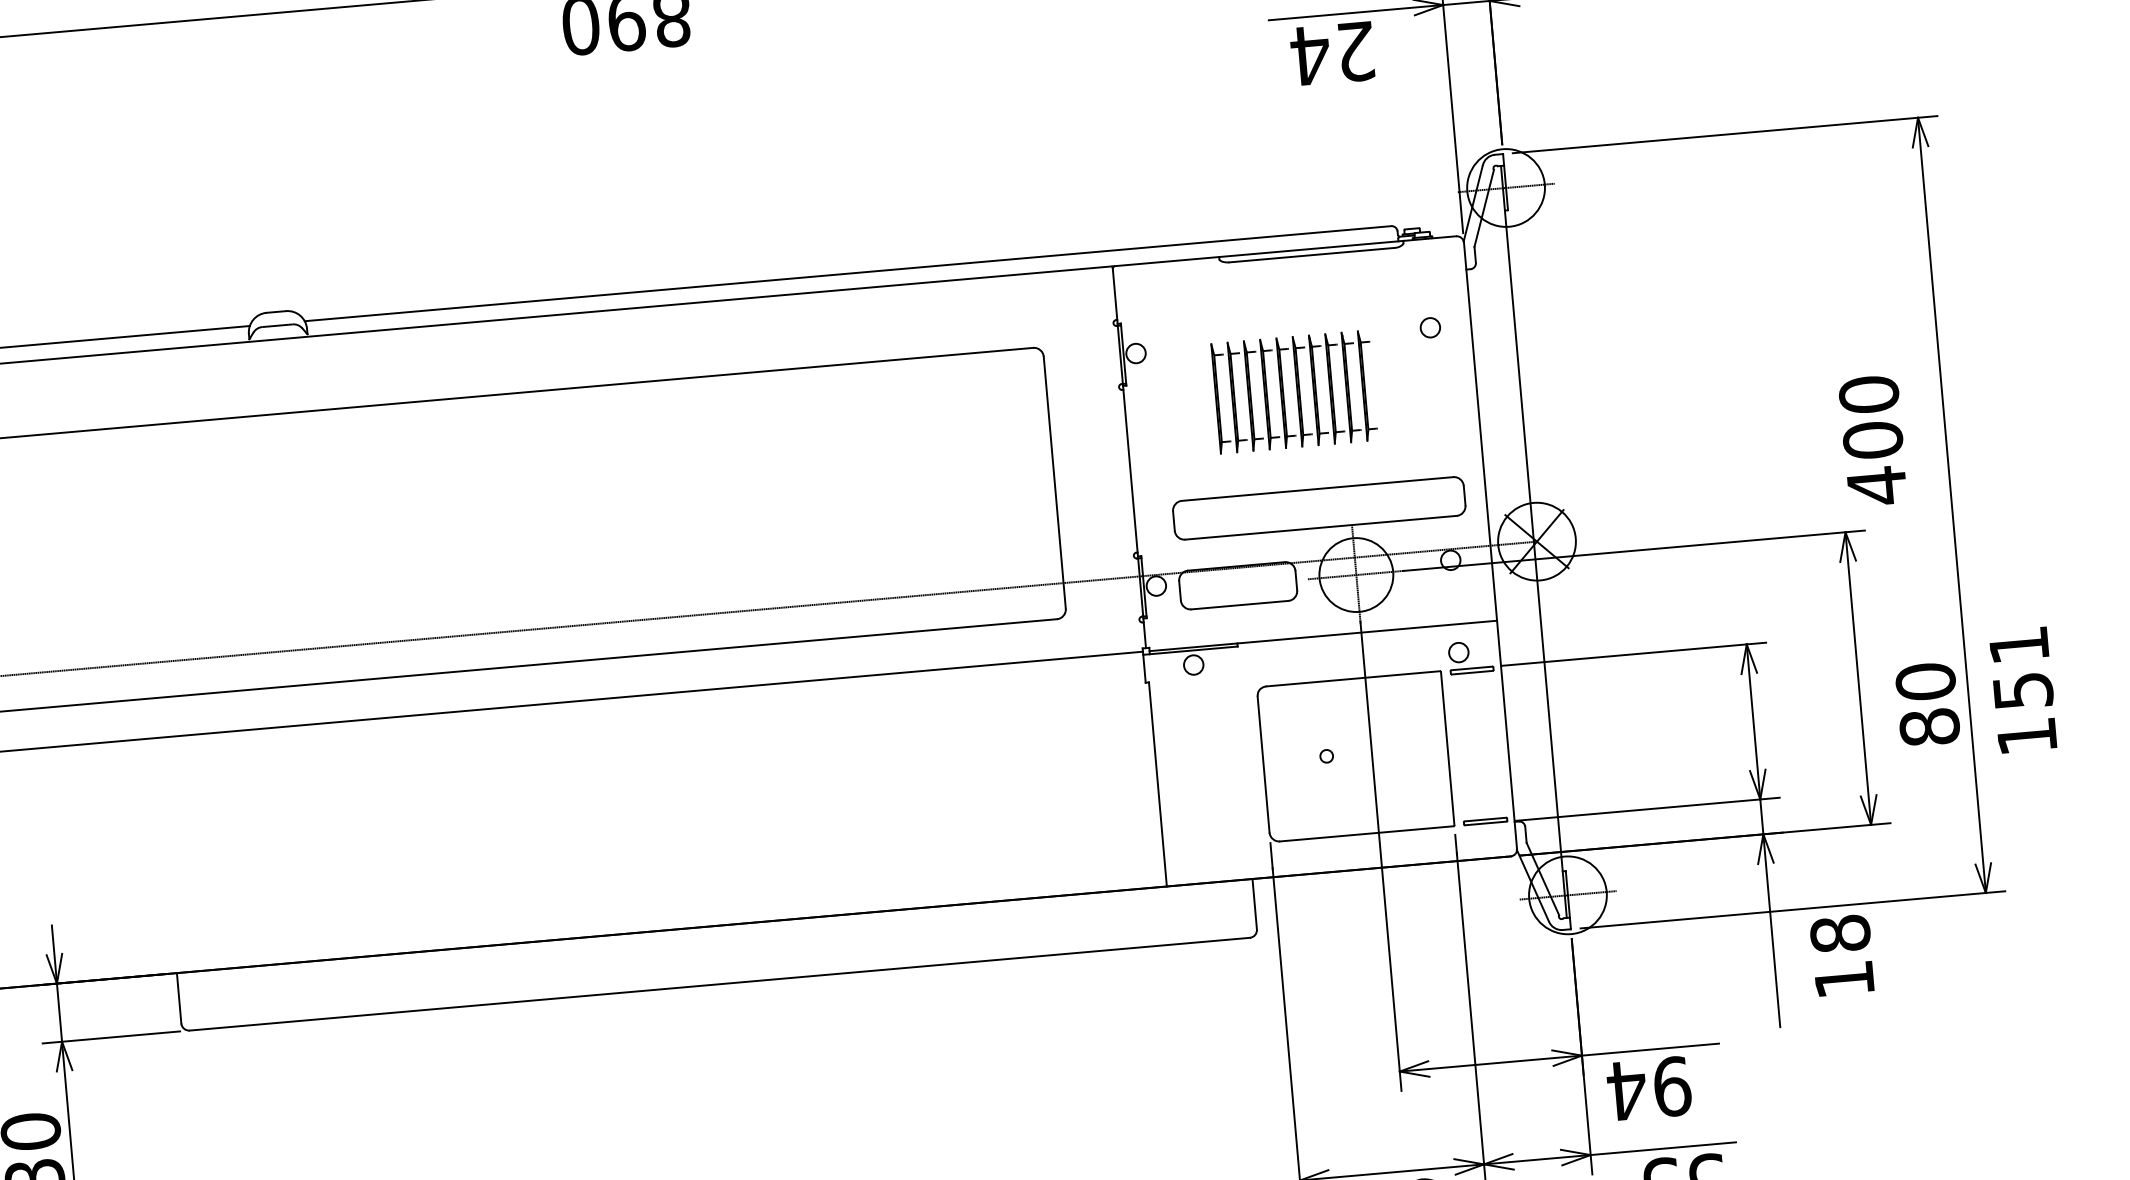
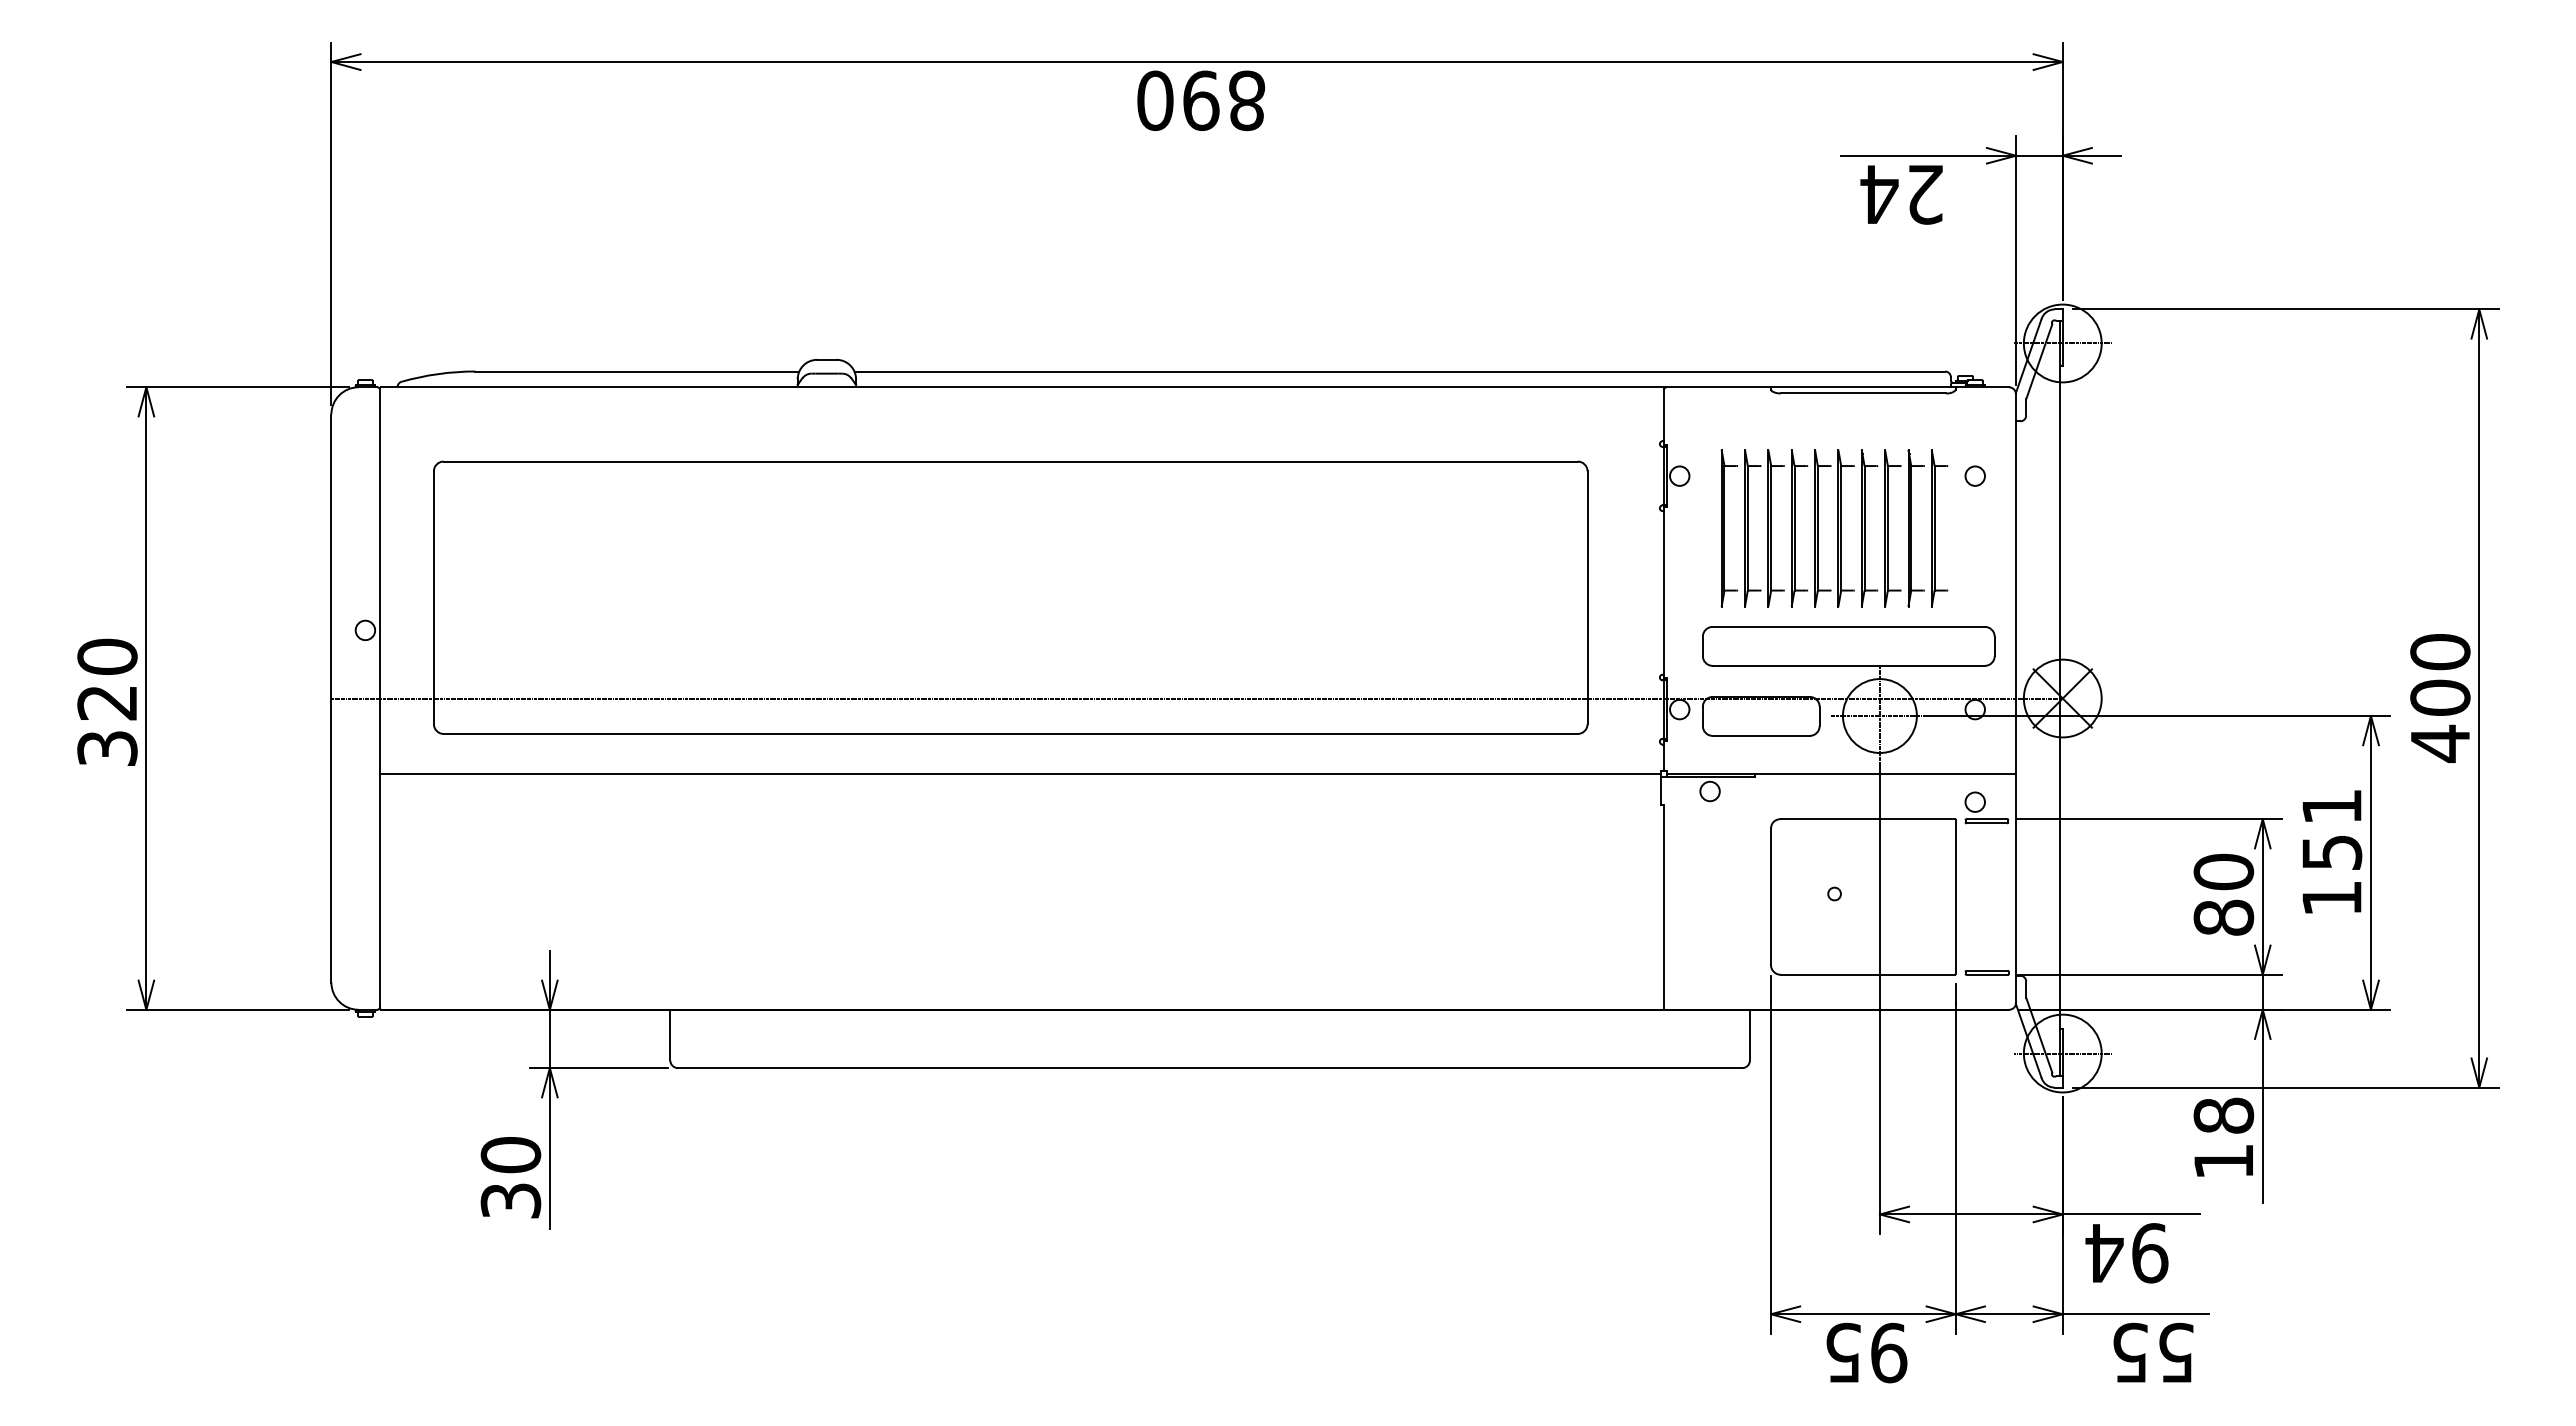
part: (1294, 392) -> (1834, 528), size x1.43
text: (1873, 440) -> (2440, 698), moved
text: (2023, 689) -> (2332, 851), moved
text: (1927, 704) -> (2223, 894), moved
text: (1841, 954) -> (2223, 1136), moved

